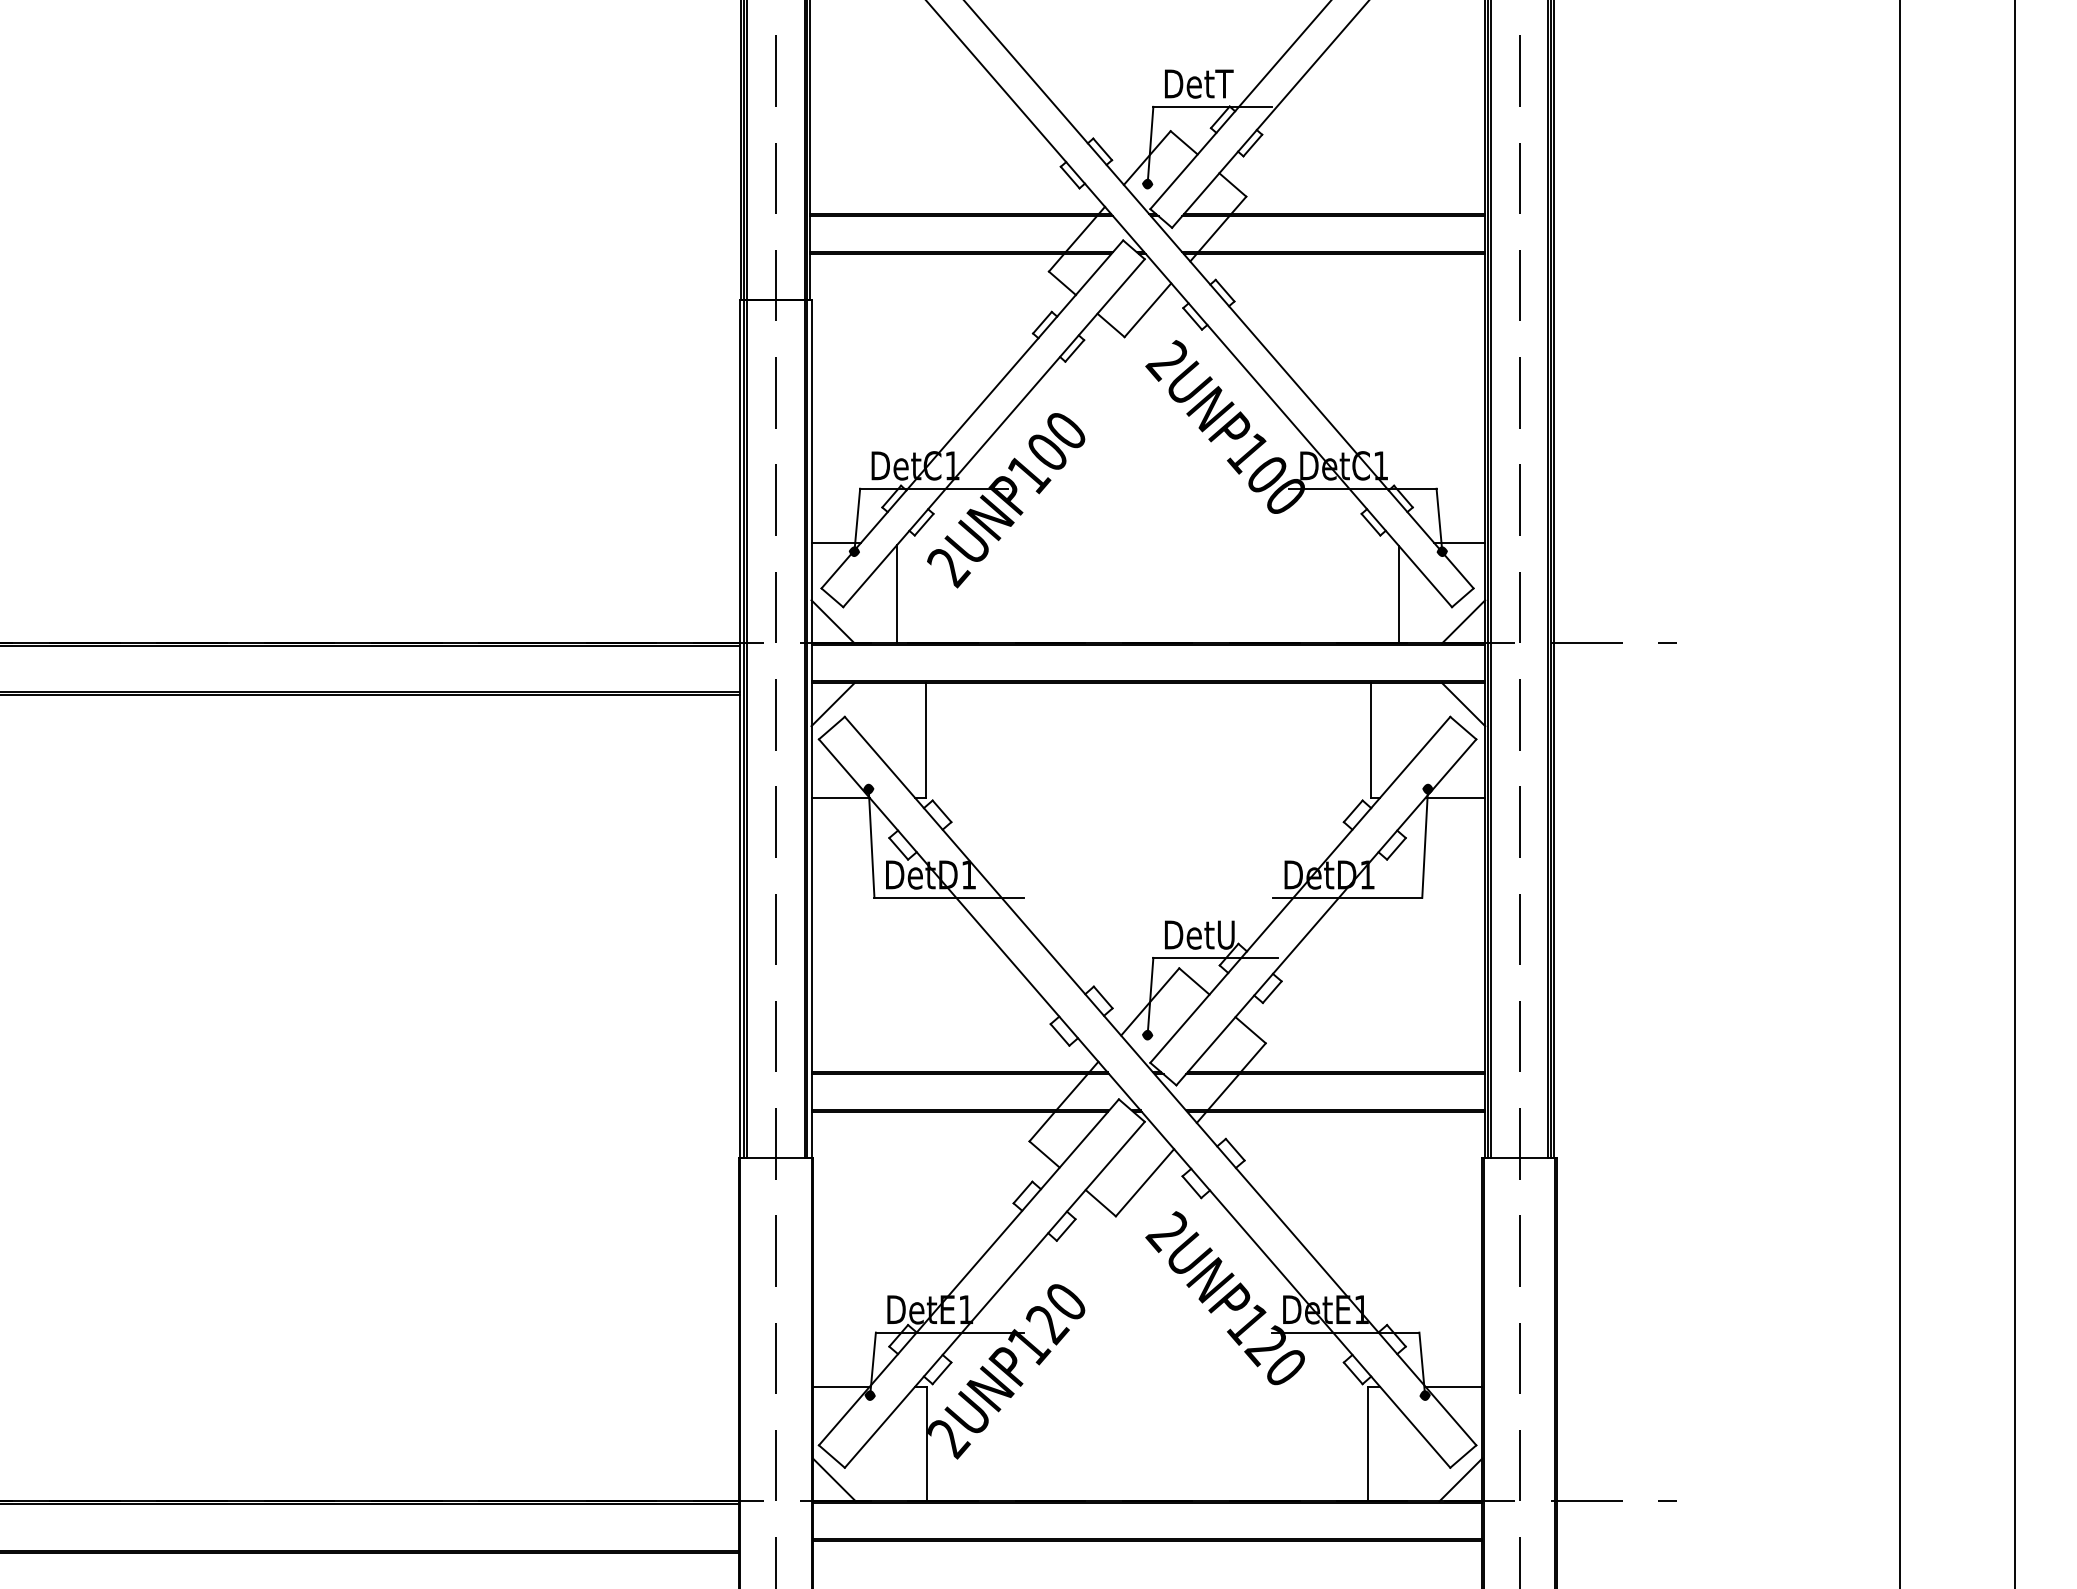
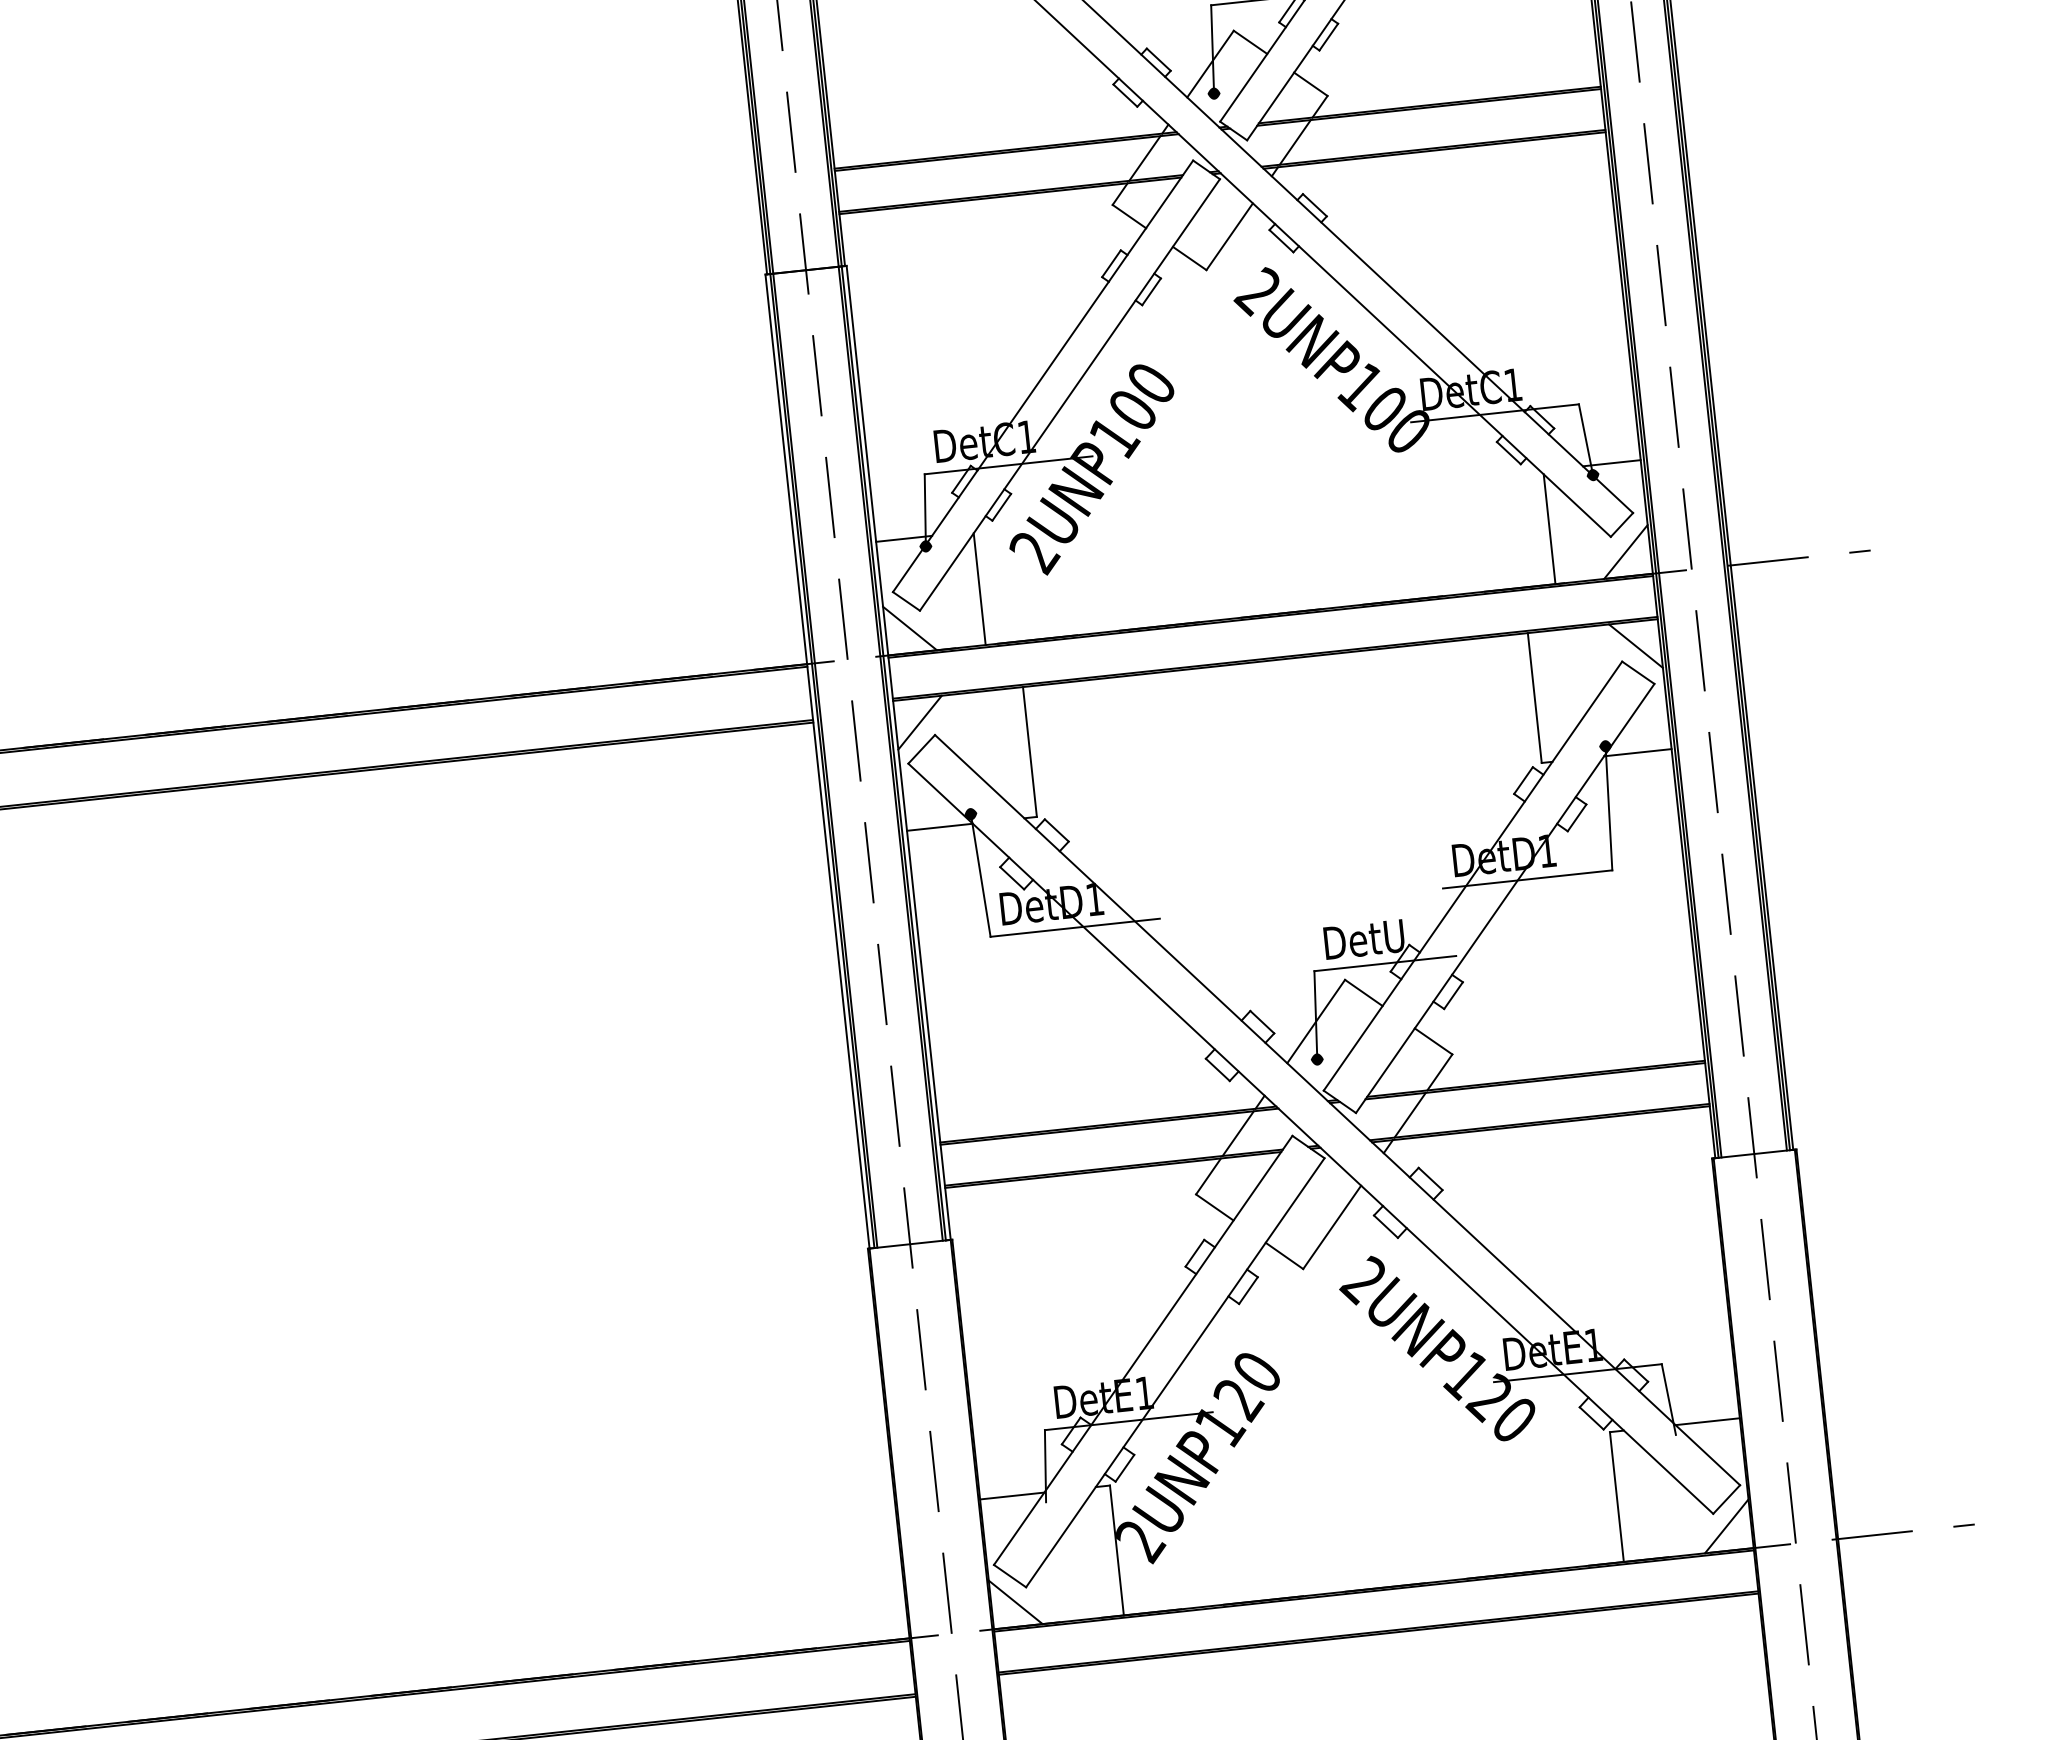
fill: (869, 1395) -> (1045, 1502), removed
fill: (1424, 1395) -> (1675, 1434), removed

